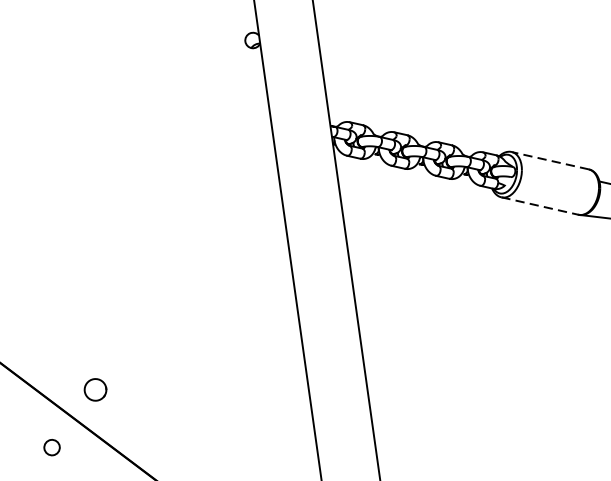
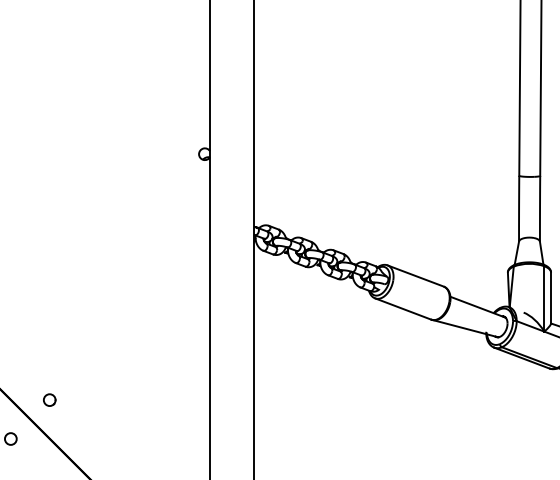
line: (550, 161) -> (415, 276), dashed -> solid
line: (540, 206) -> (403, 309), dashed -> solid
circle: (95, 388) -> (49, 399), size x0.71

